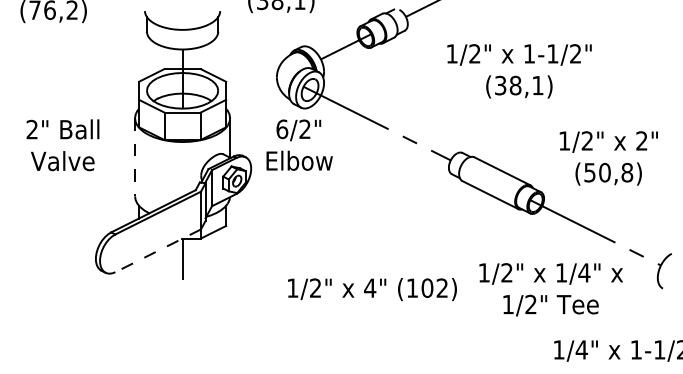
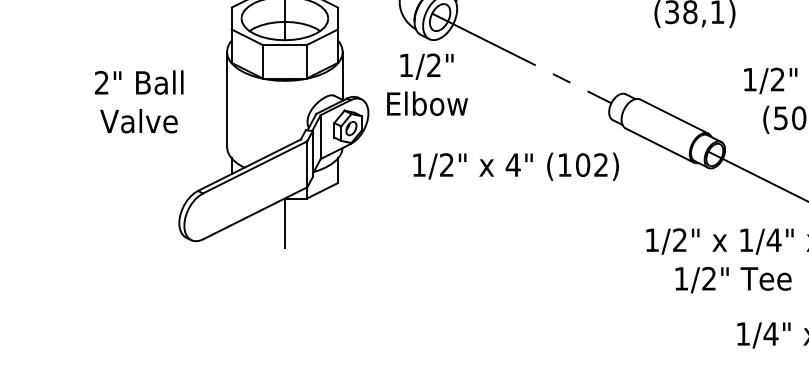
text: (282, 129) -> (406, 65), 6/2" -> 1/2"
text: (62, 145) -> (138, 102), moved
line: (135, 157) -> (227, 99), dashed -> solid
line: (158, 250) -> (255, 212), dashed -> solid
text: (372, 289) -> (516, 166), moved

